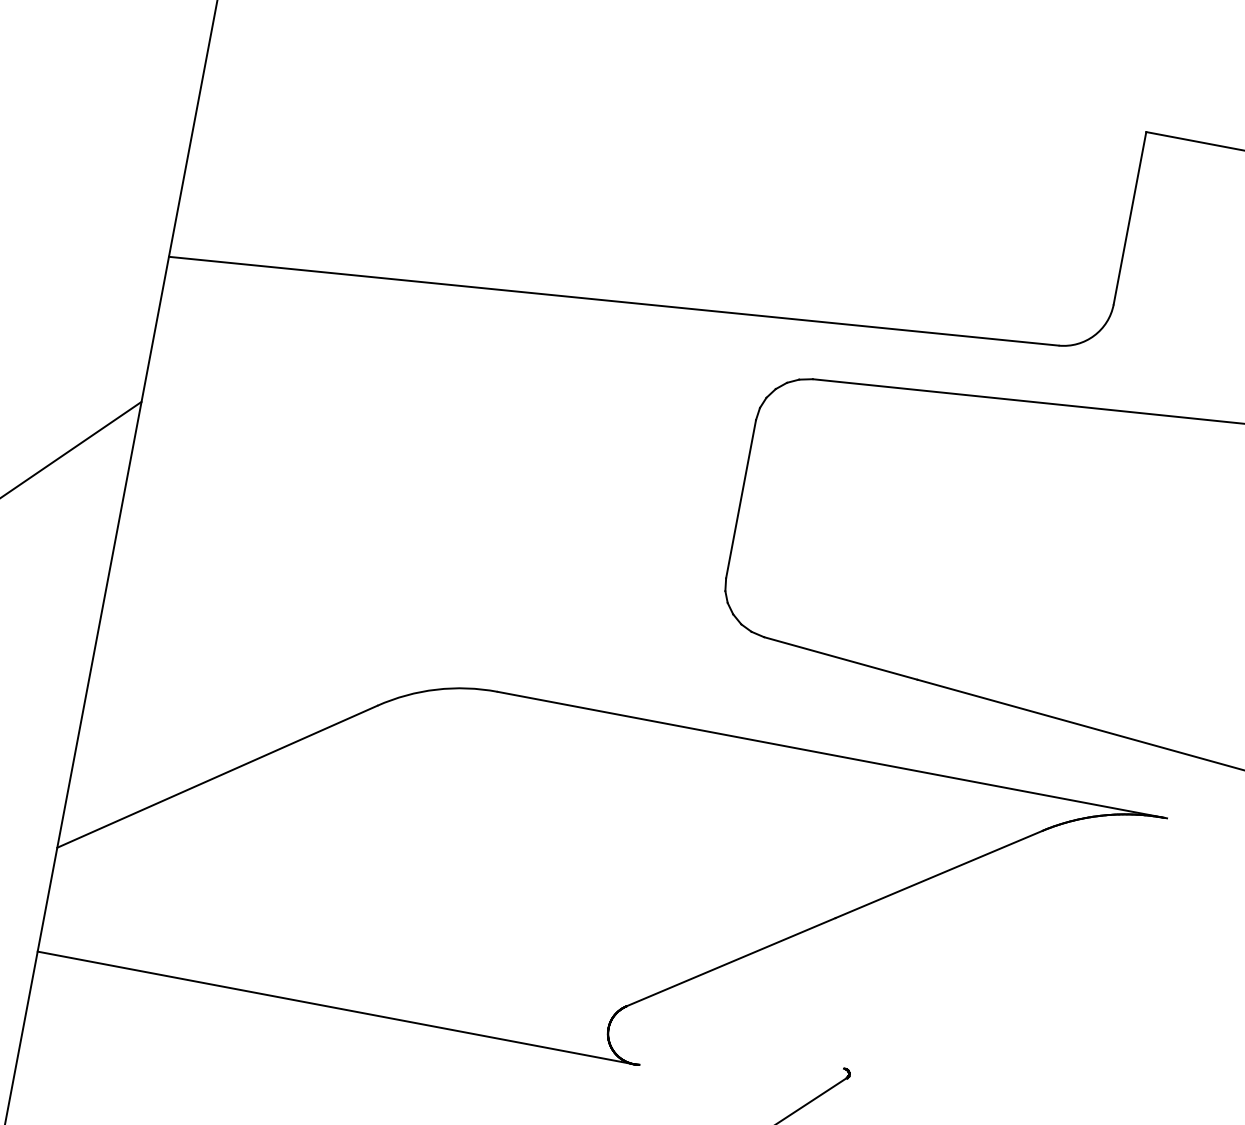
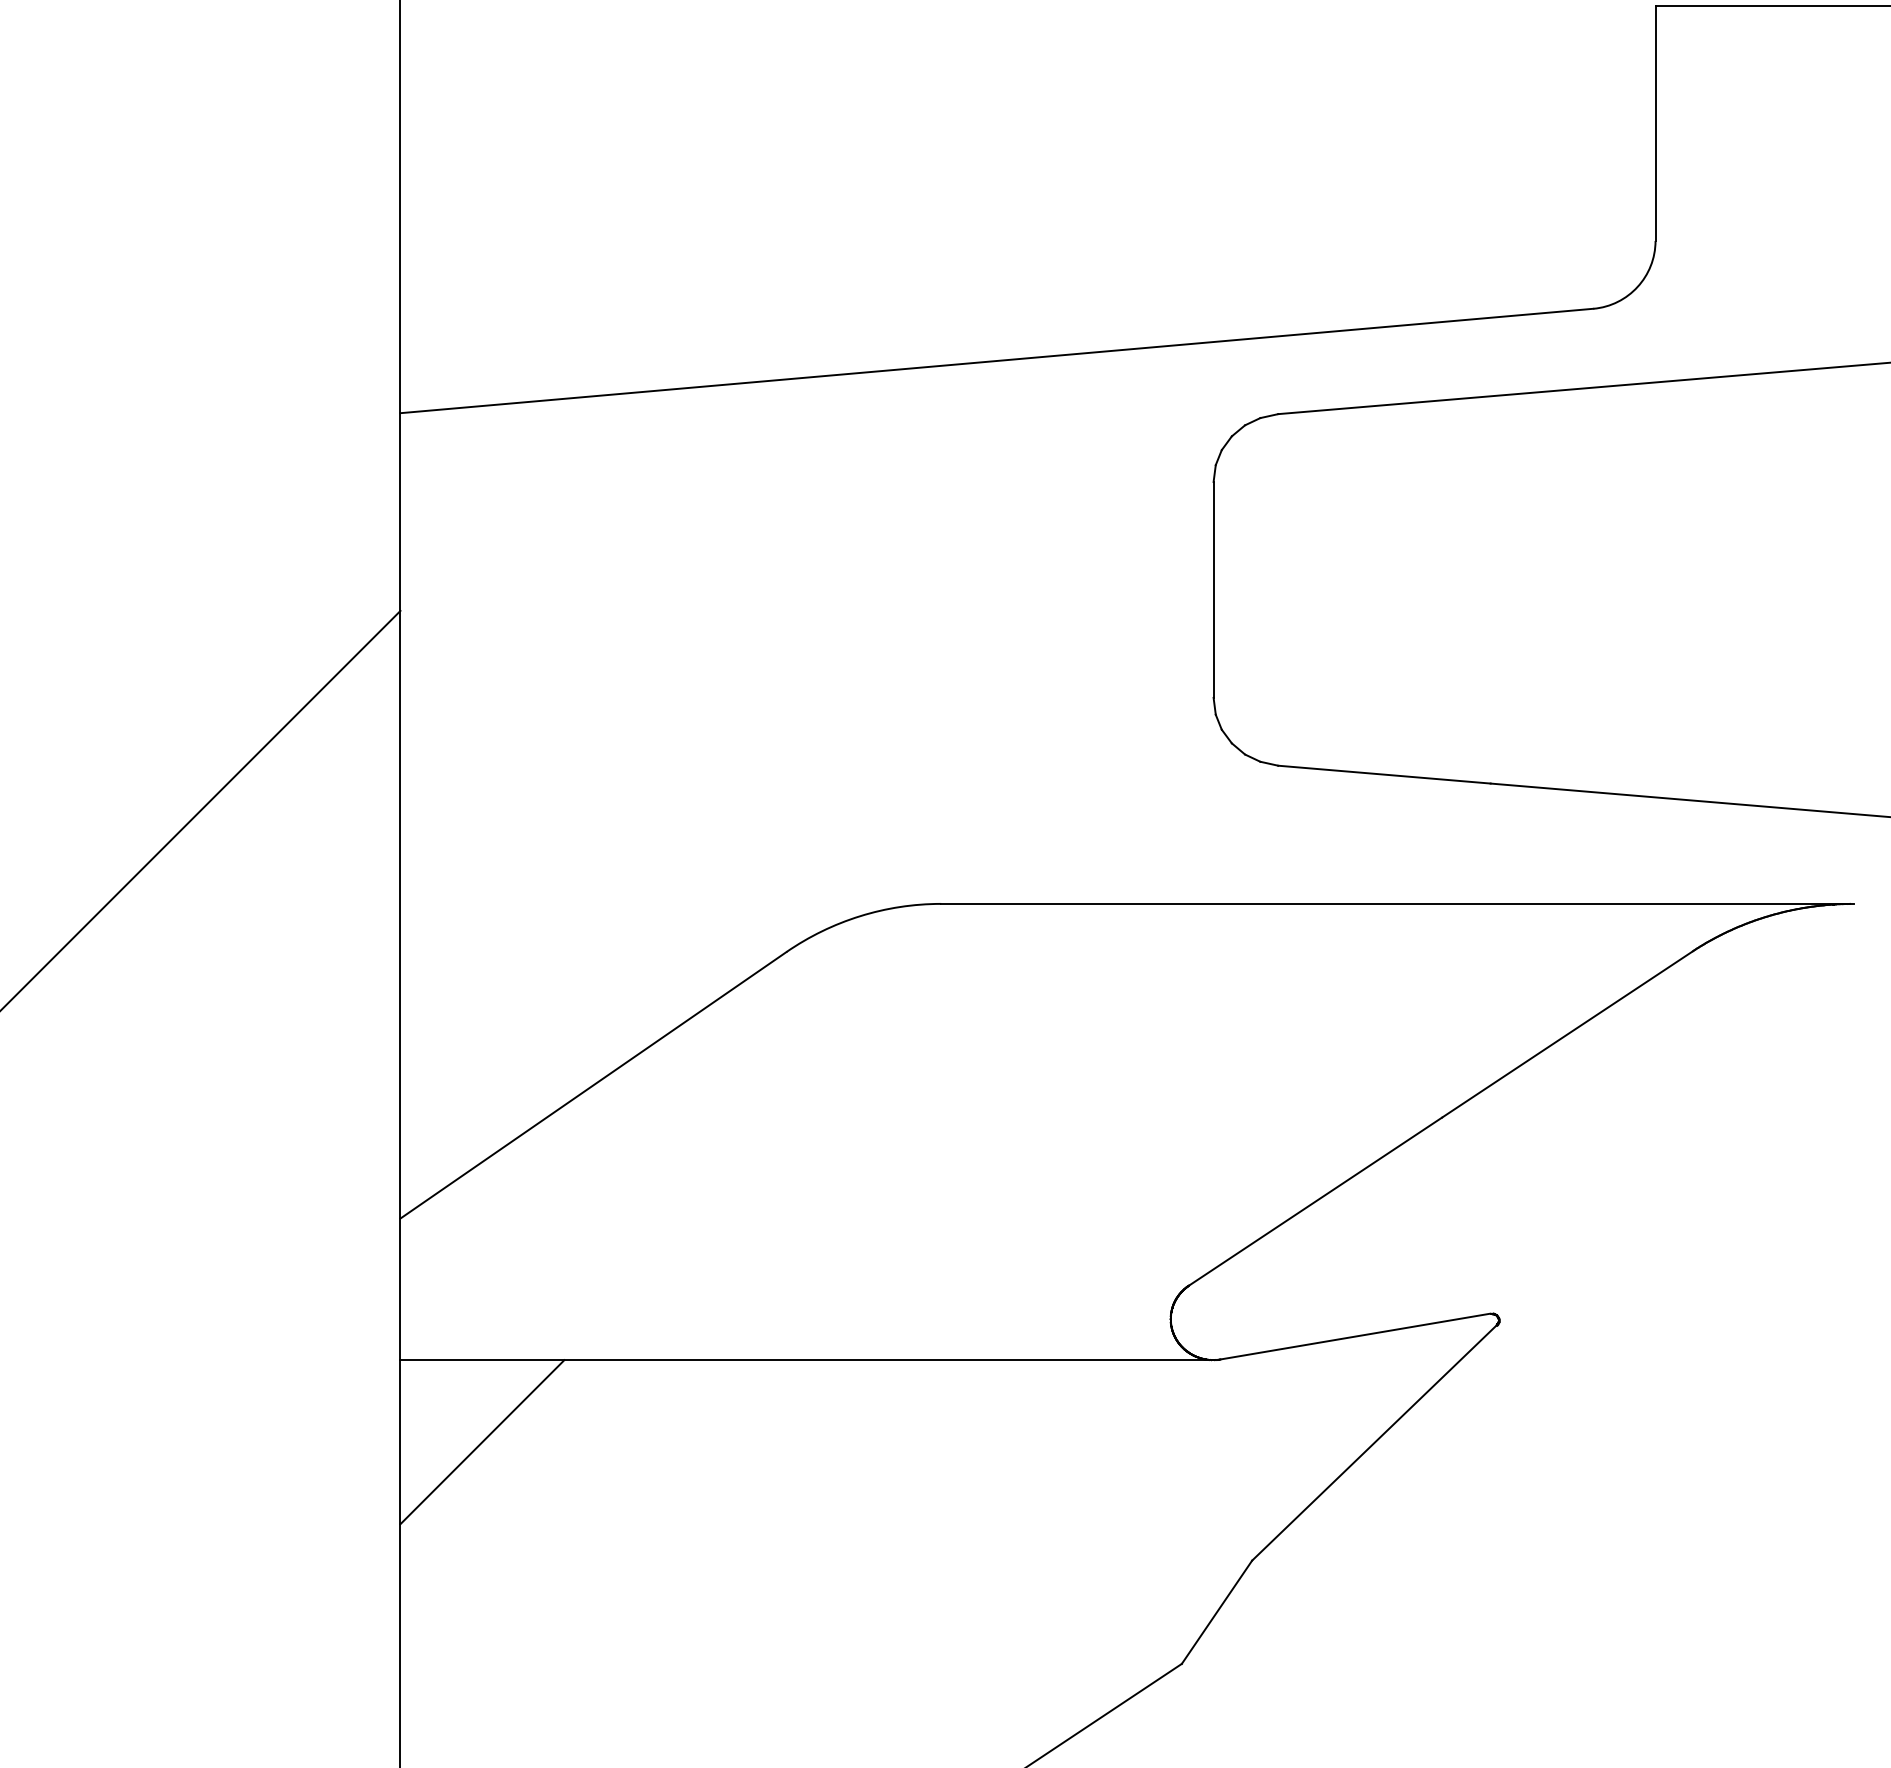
line: (86, 1023) -> (482, 1442), added
line: (741, 1066) -> (1355, 1336), added

